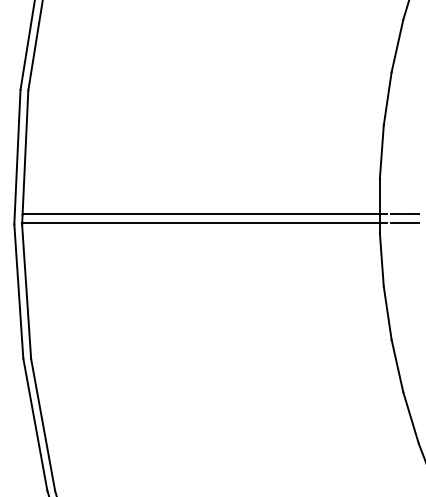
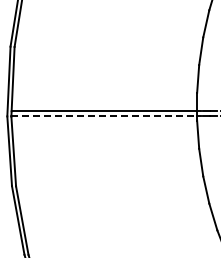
line: (201, 222) -> (104, 115), solid -> dashed

